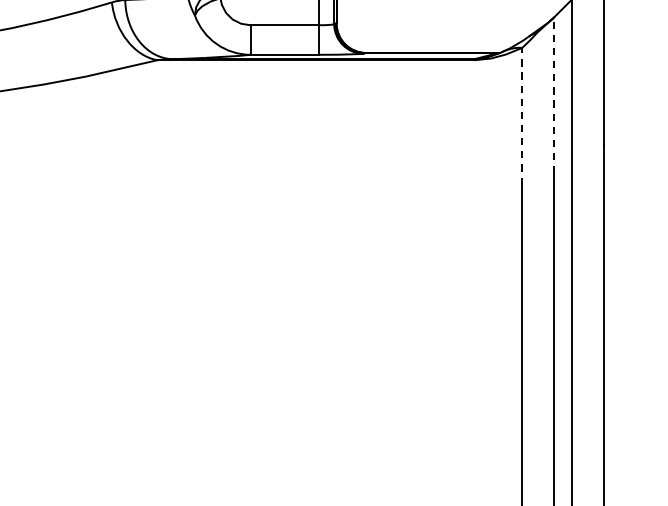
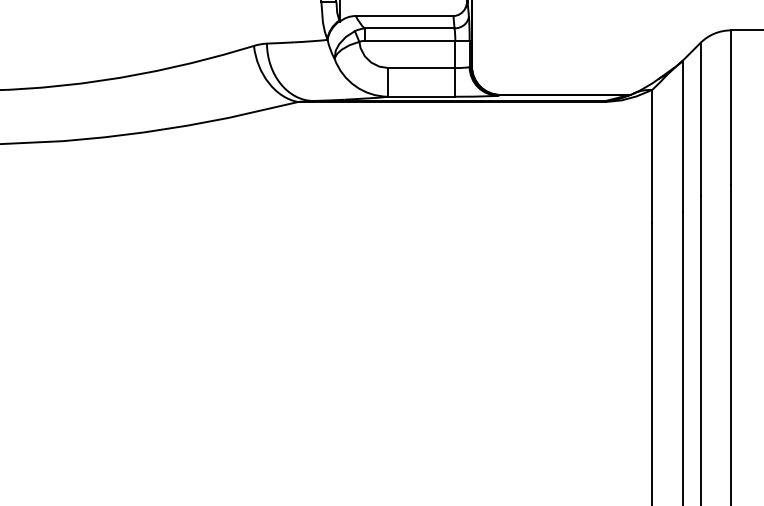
line: (553, 94) -> (682, 135), dashed -> solid
line: (522, 115) -> (652, 155), dashed -> solid

